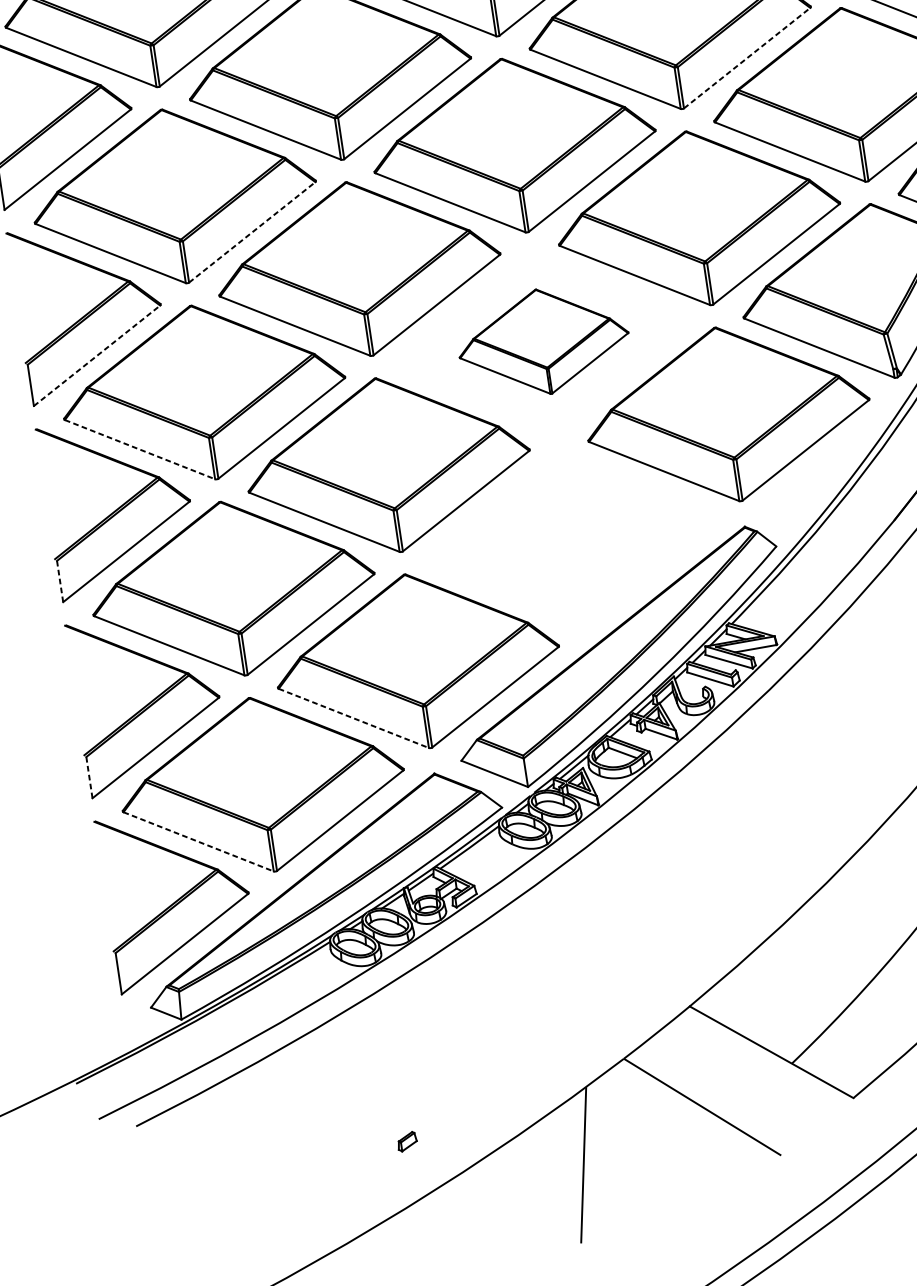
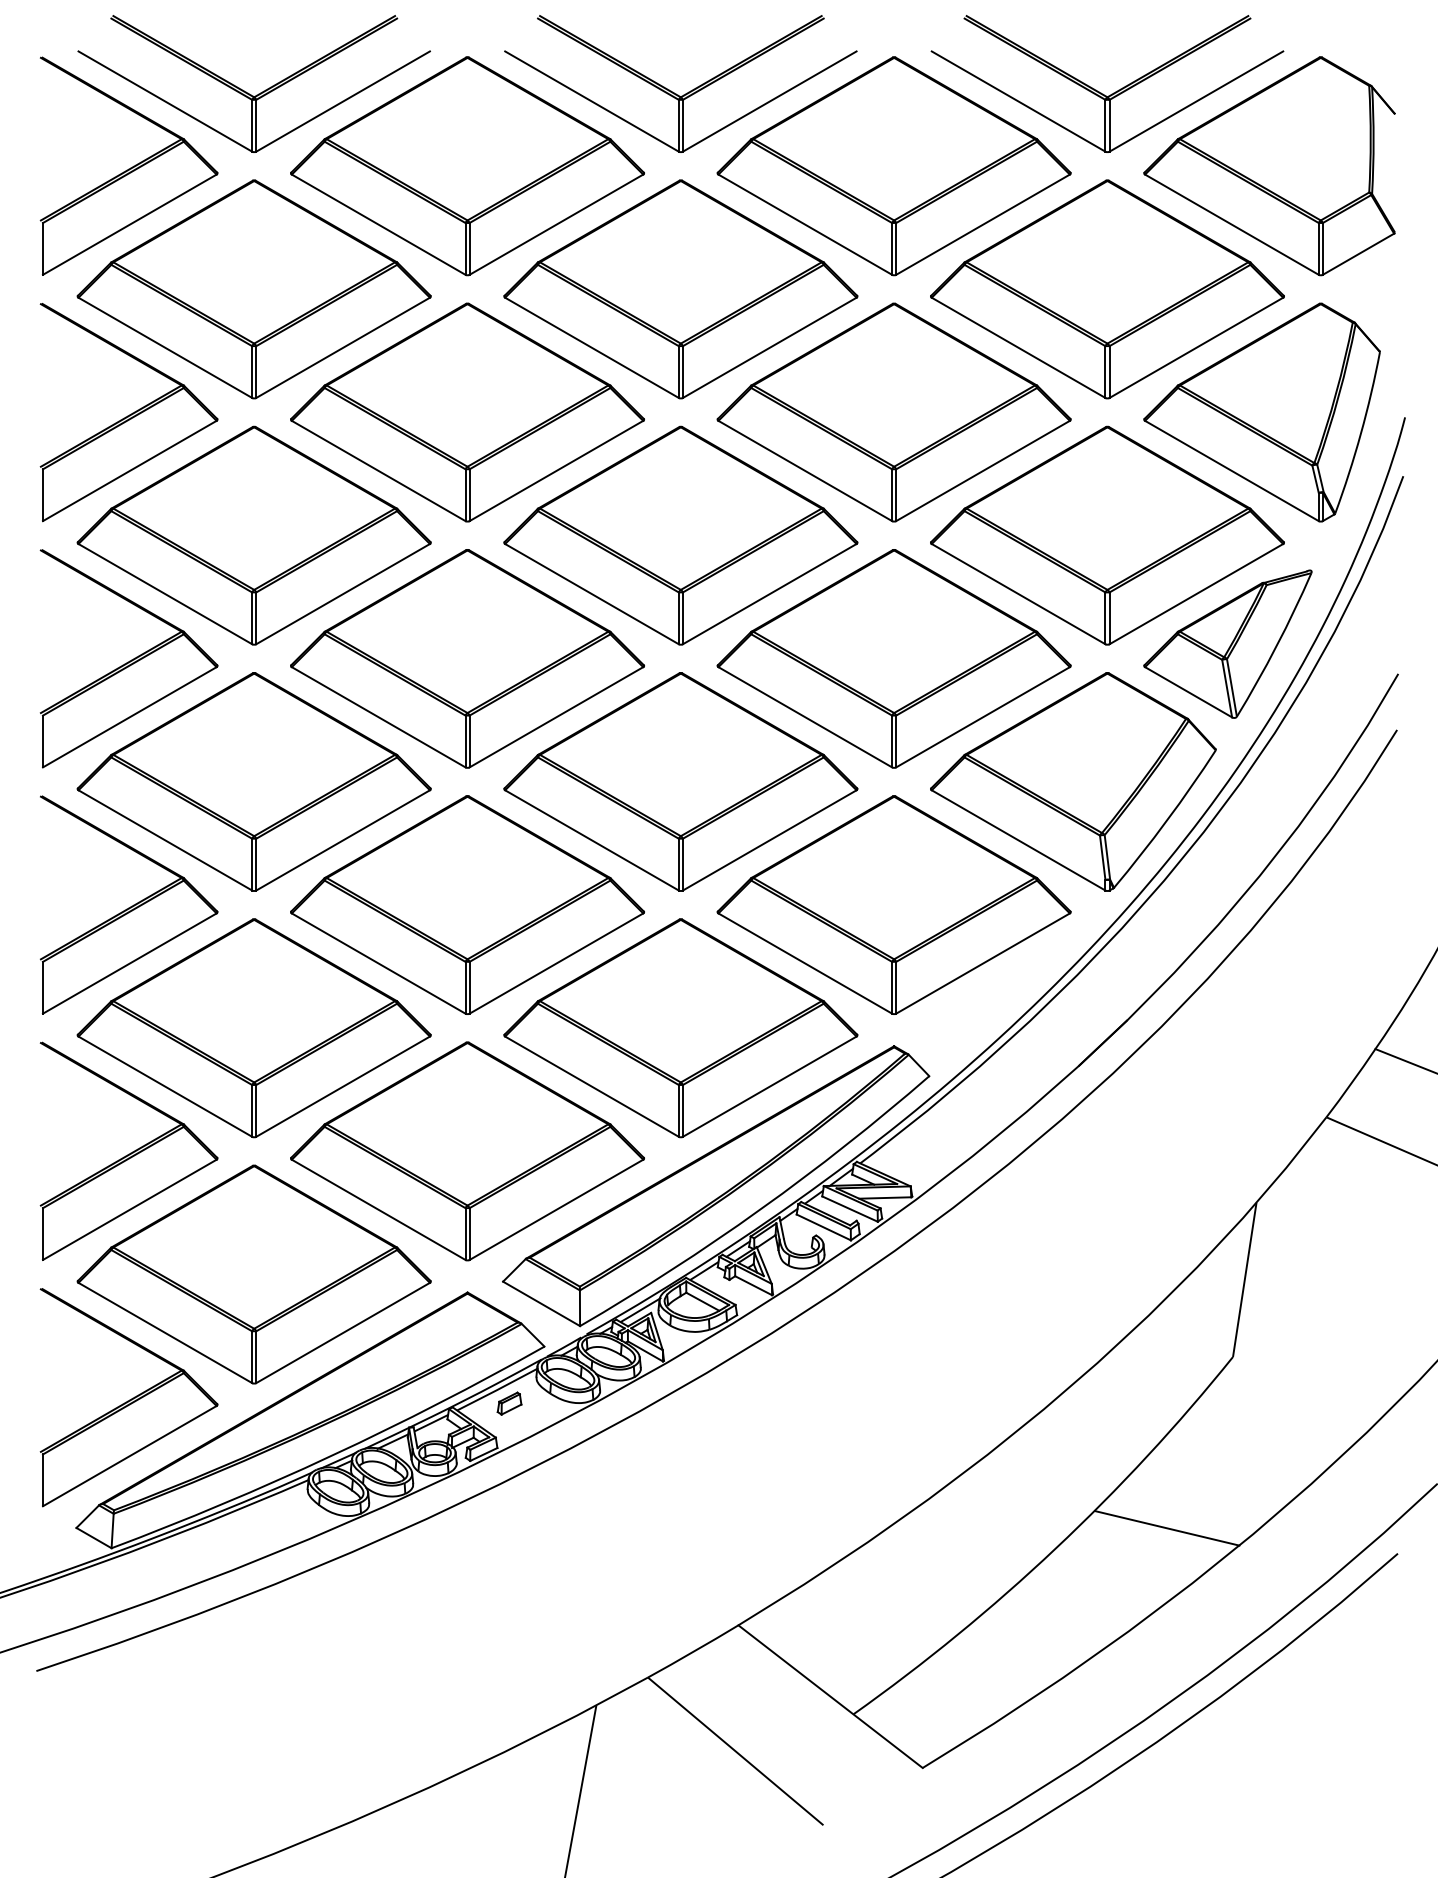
line: (747, 57) -> (983, 470), dashed -> solid
line: (252, 231) -> (343, 593), dashed -> solid
part: (543, 341) -> (680, 781), size x1.67
line: (97, 355) -> (130, 717), dashed -> solid
line: (140, 449) -> (165, 840), dashed -> solid
part: (572, 538) -> (680, 1028), added
line: (59, 581) -> (42, 987), dashed -> solid
line: (354, 718) -> (379, 1210), dashed -> solid
line: (89, 778) -> (42, 1234), dashed -> solid
line: (198, 842) -> (165, 1333), dashed -> solid
part: (407, 1141) -> (509, 1403), moved

